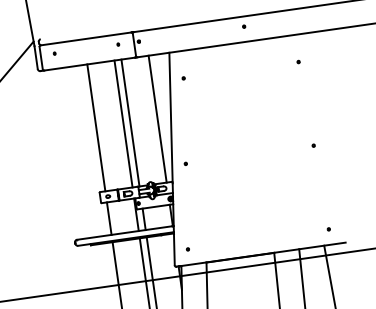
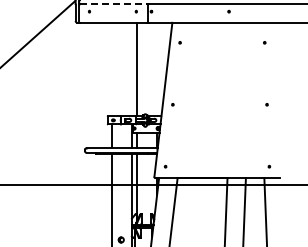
line: (87, 39) -> (114, 4), solid -> dashed
line: (158, 119) -> (157, 69), removed
line: (122, 124) -> (131, 69), removed
line: (95, 127) -> (111, 69), removed

